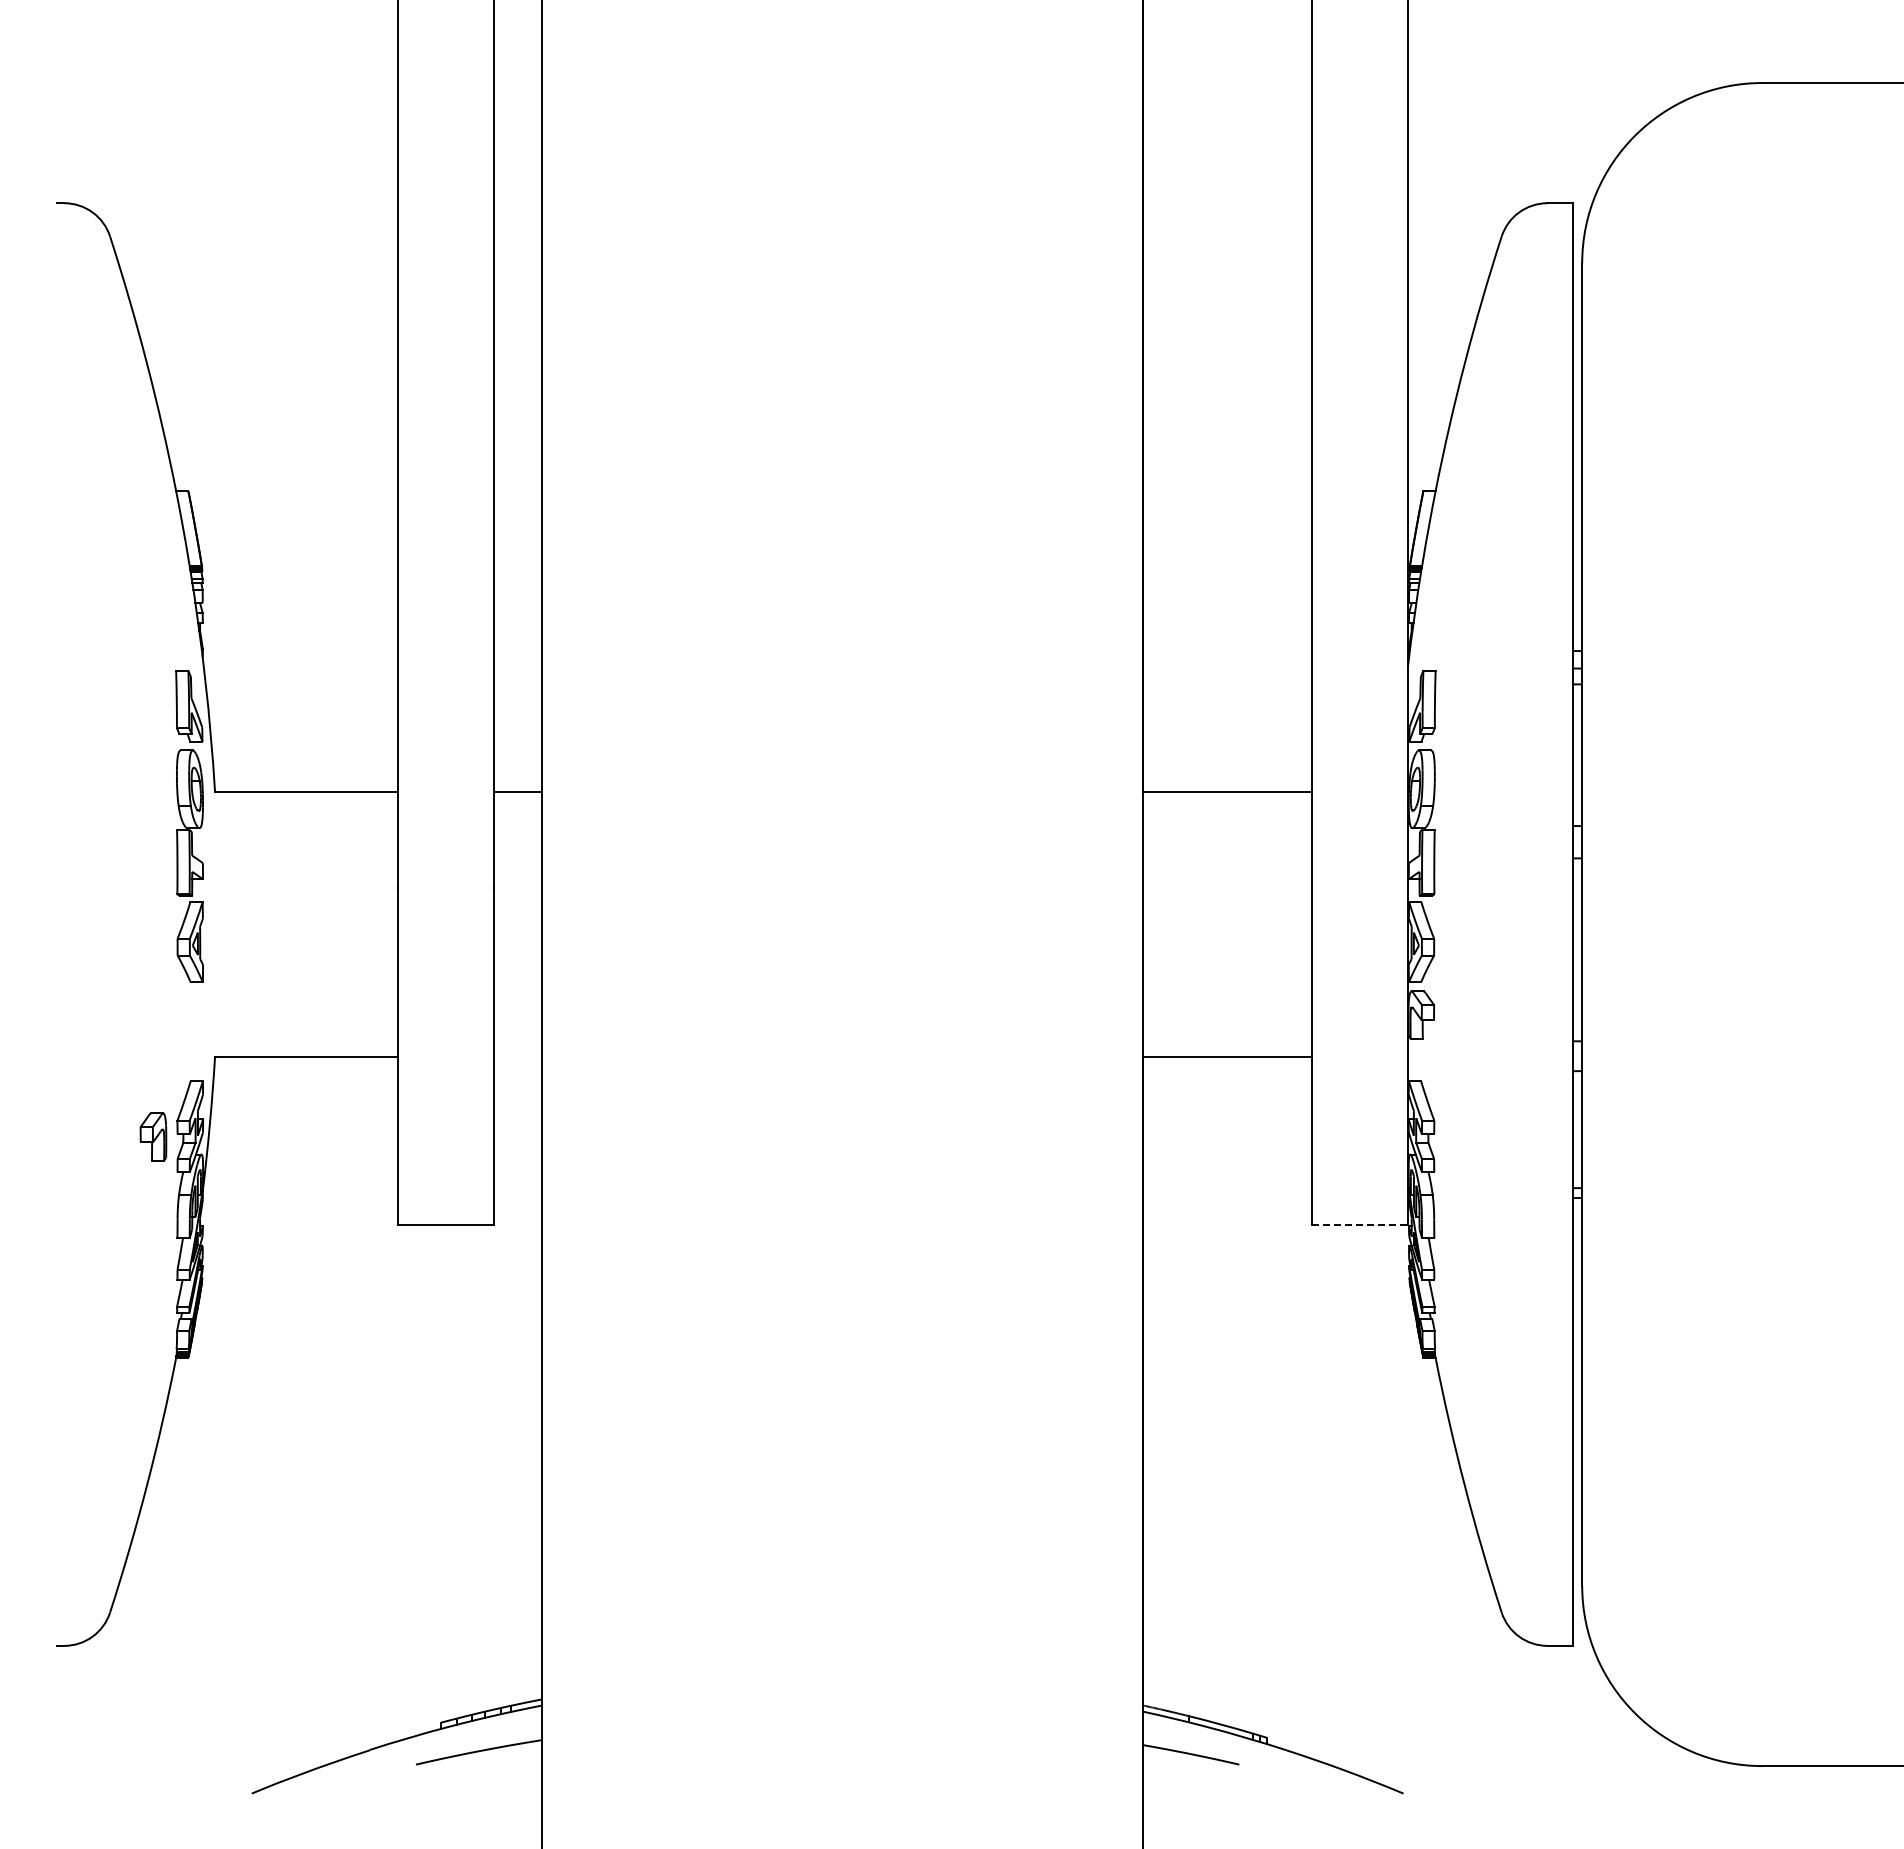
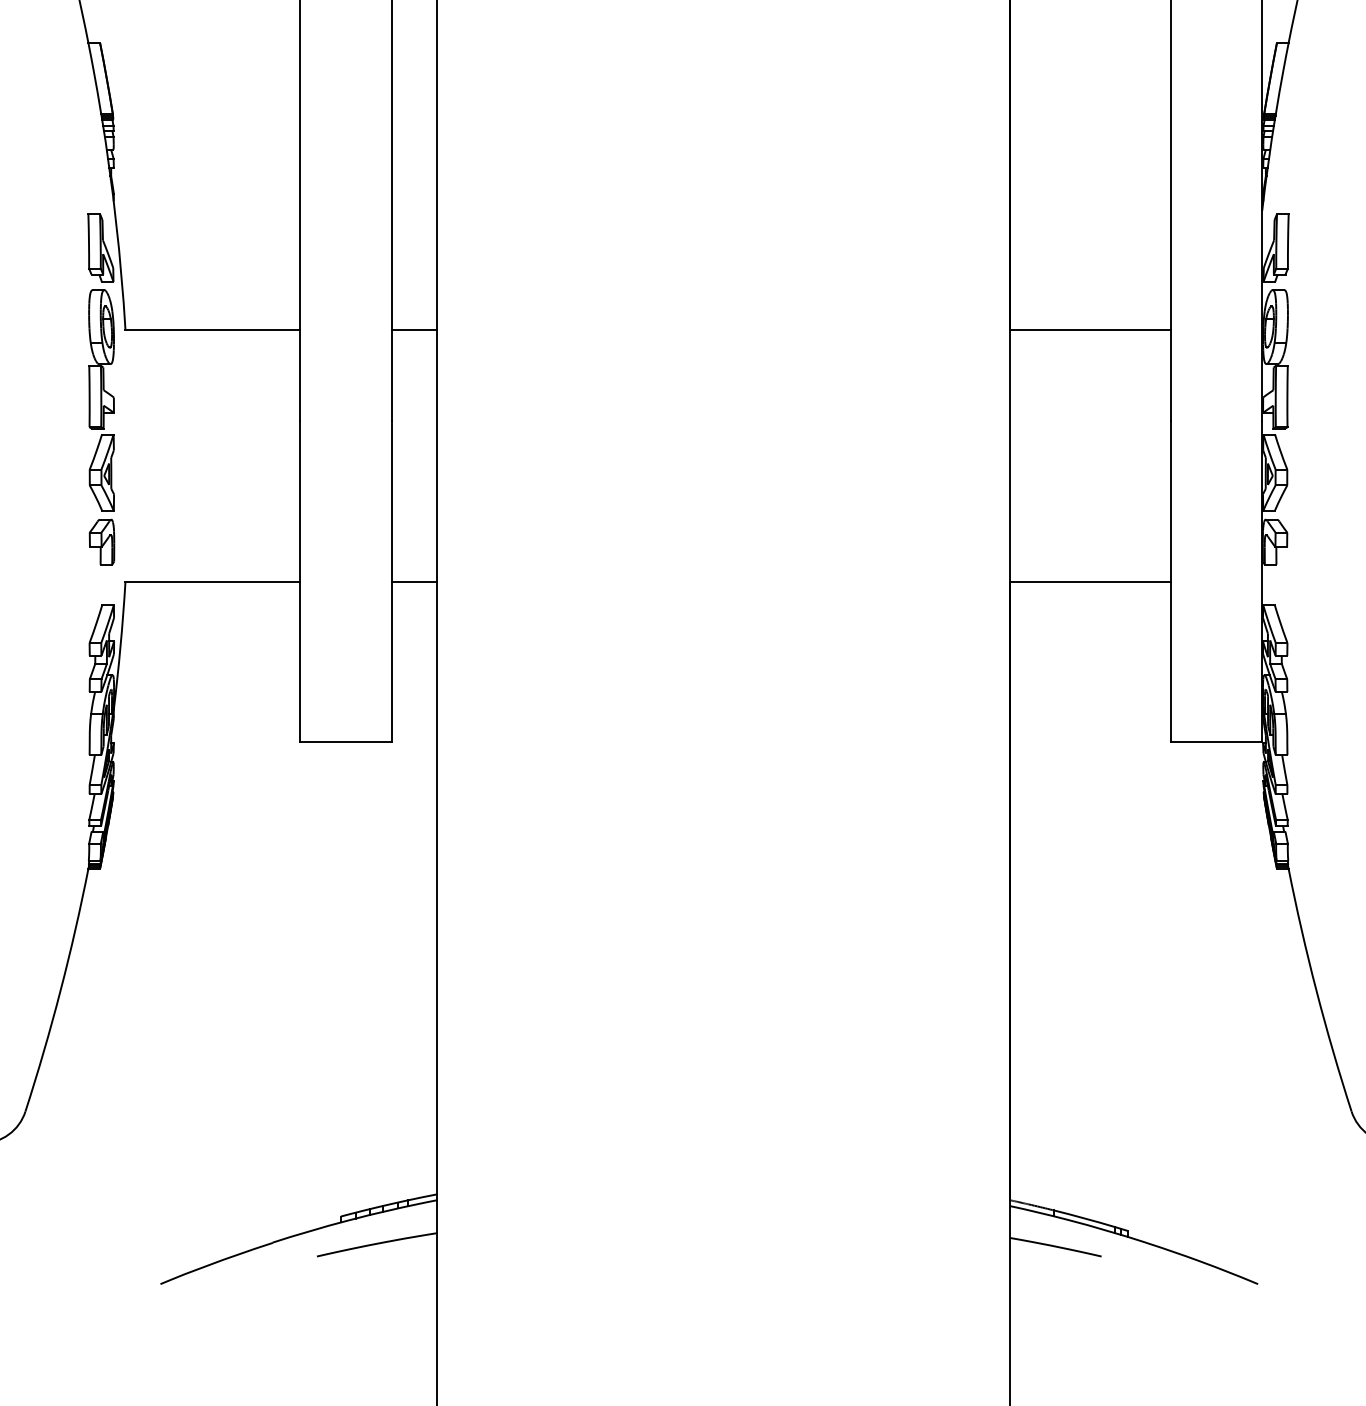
line: (518, 1056) -> (414, 581), added
part: (153, 1136) -> (102, 541), moved
line: (1360, 1225) -> (1217, 742), dashed -> solid

